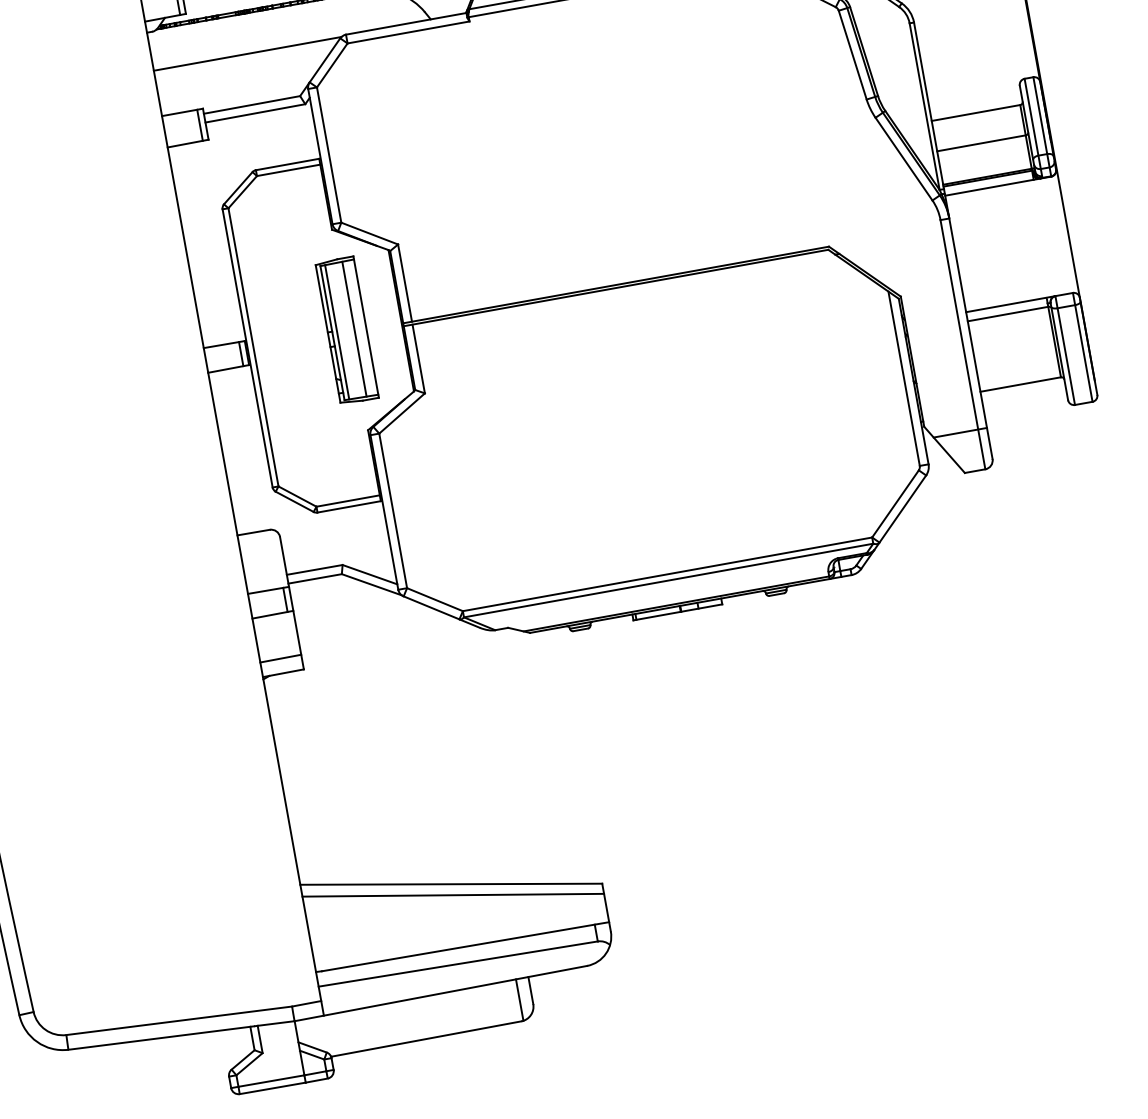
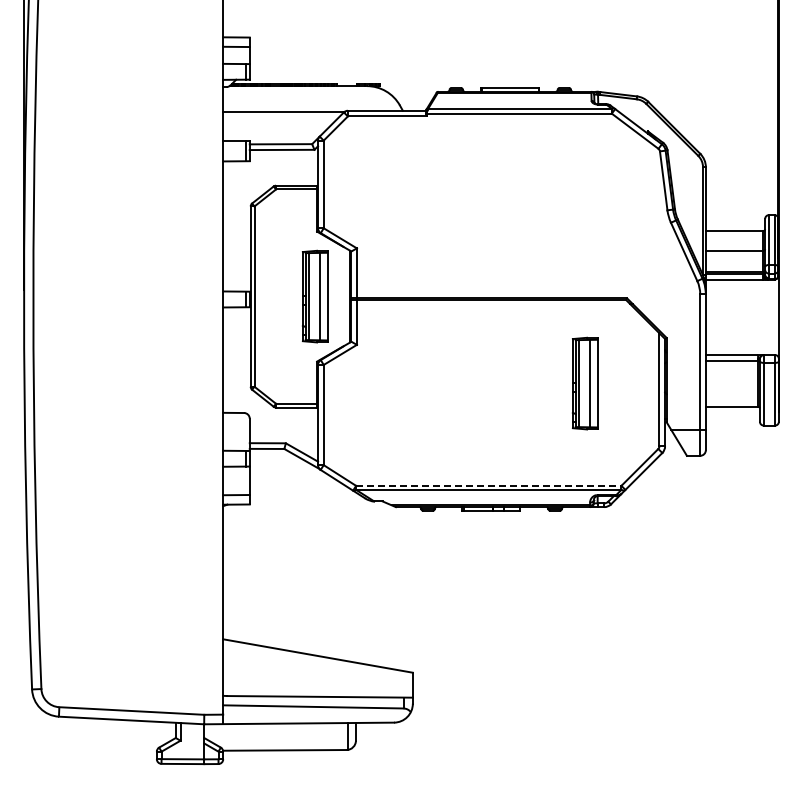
part: (788, 389) -> (585, 383), added
line: (666, 573) -> (488, 485), solid -> dashed
line: (452, 894) -> (317, 662), removed

